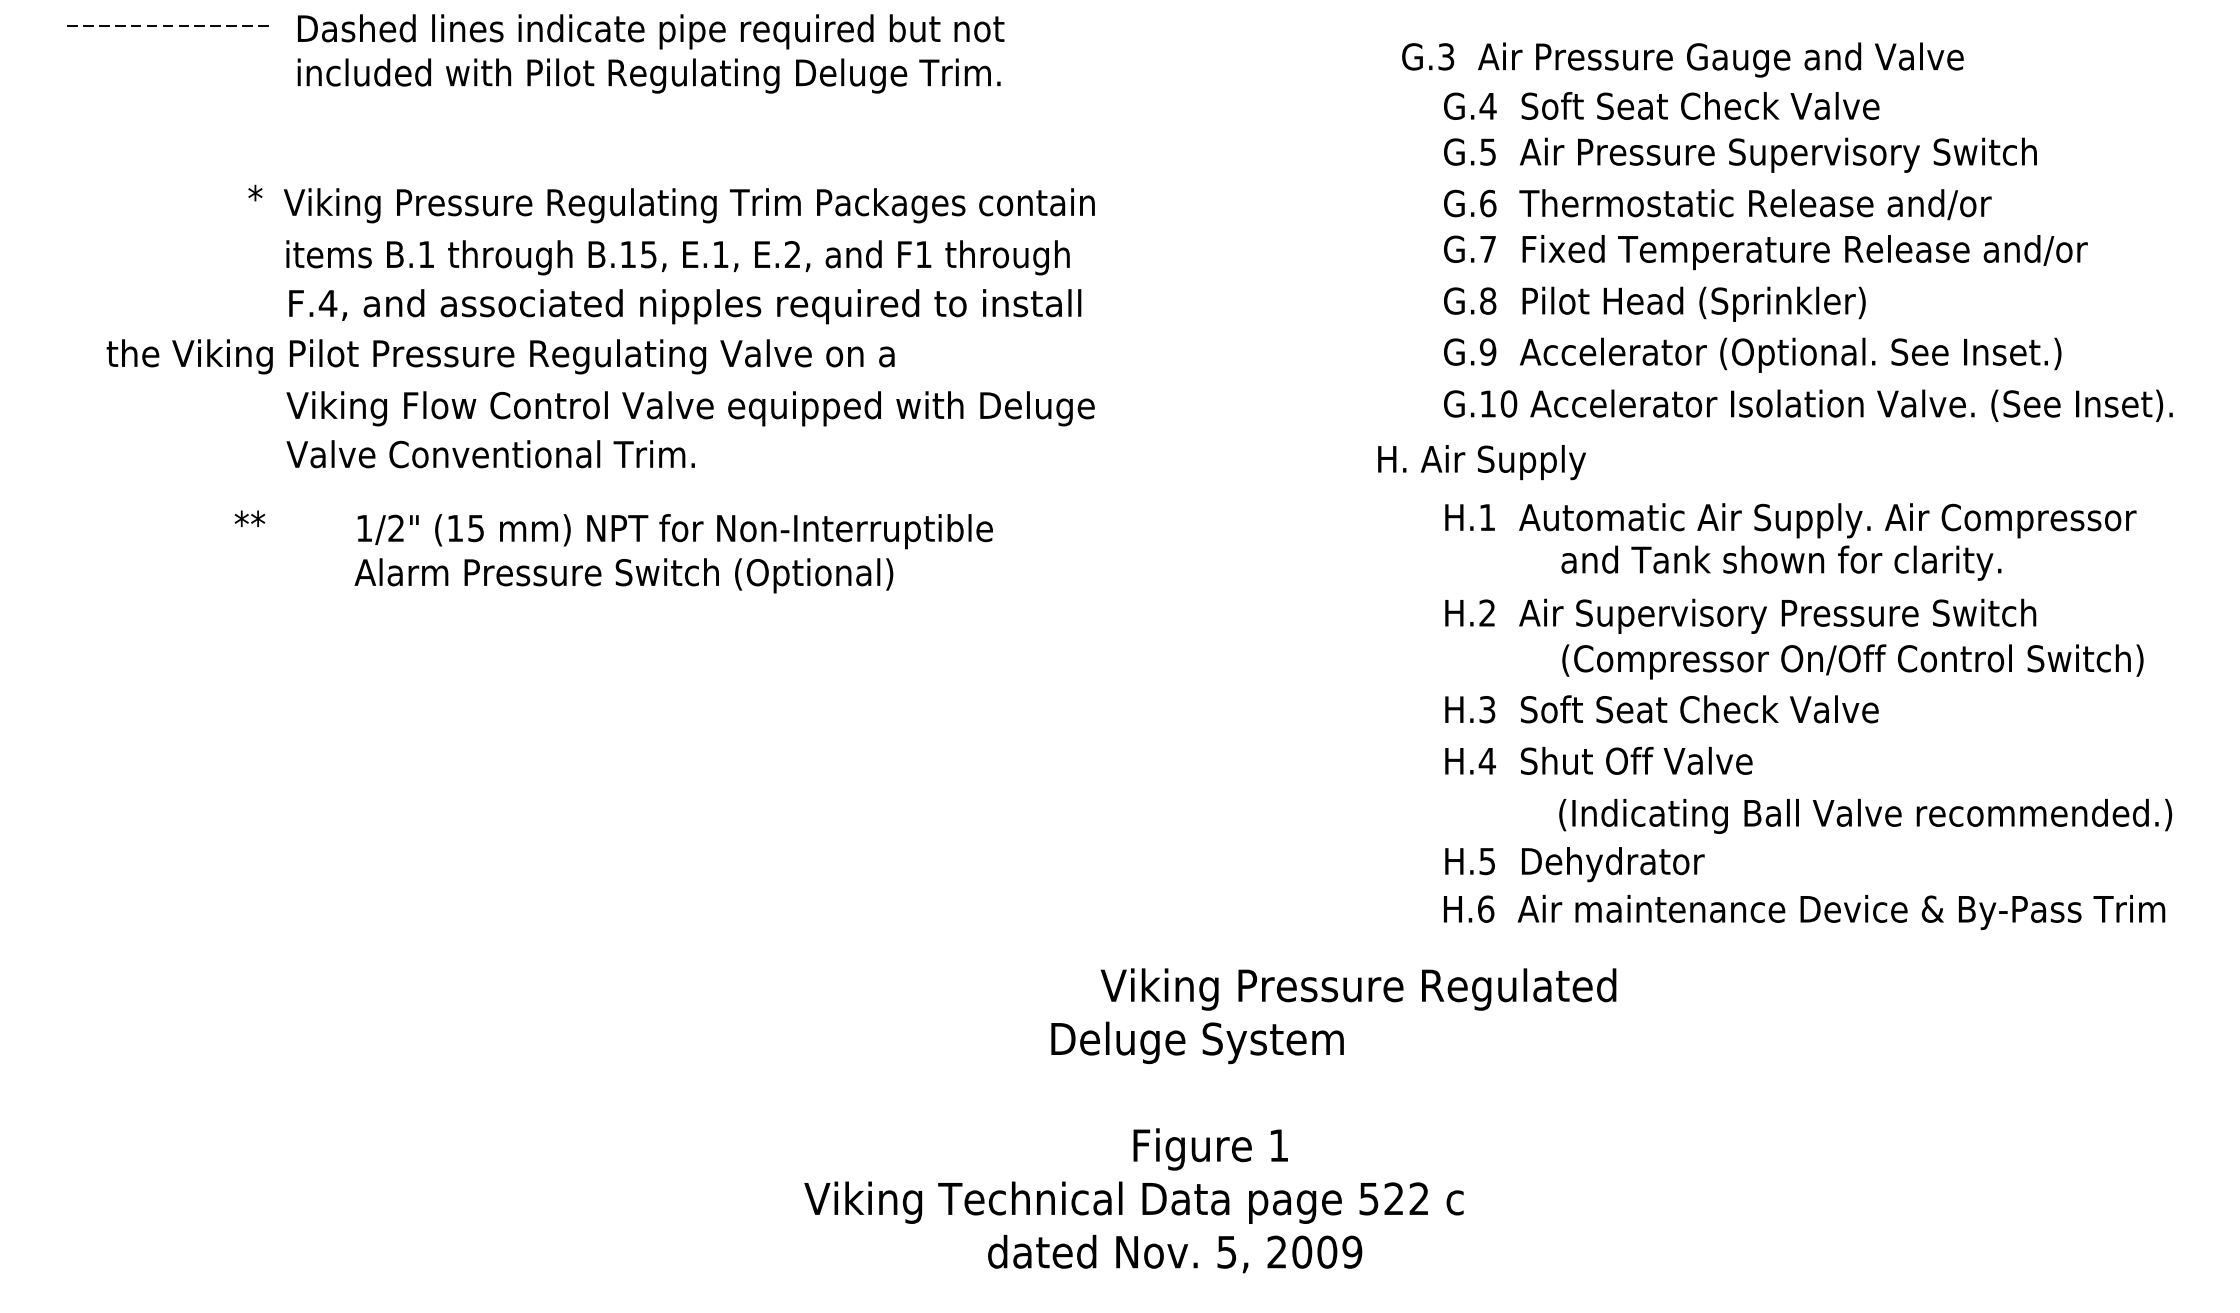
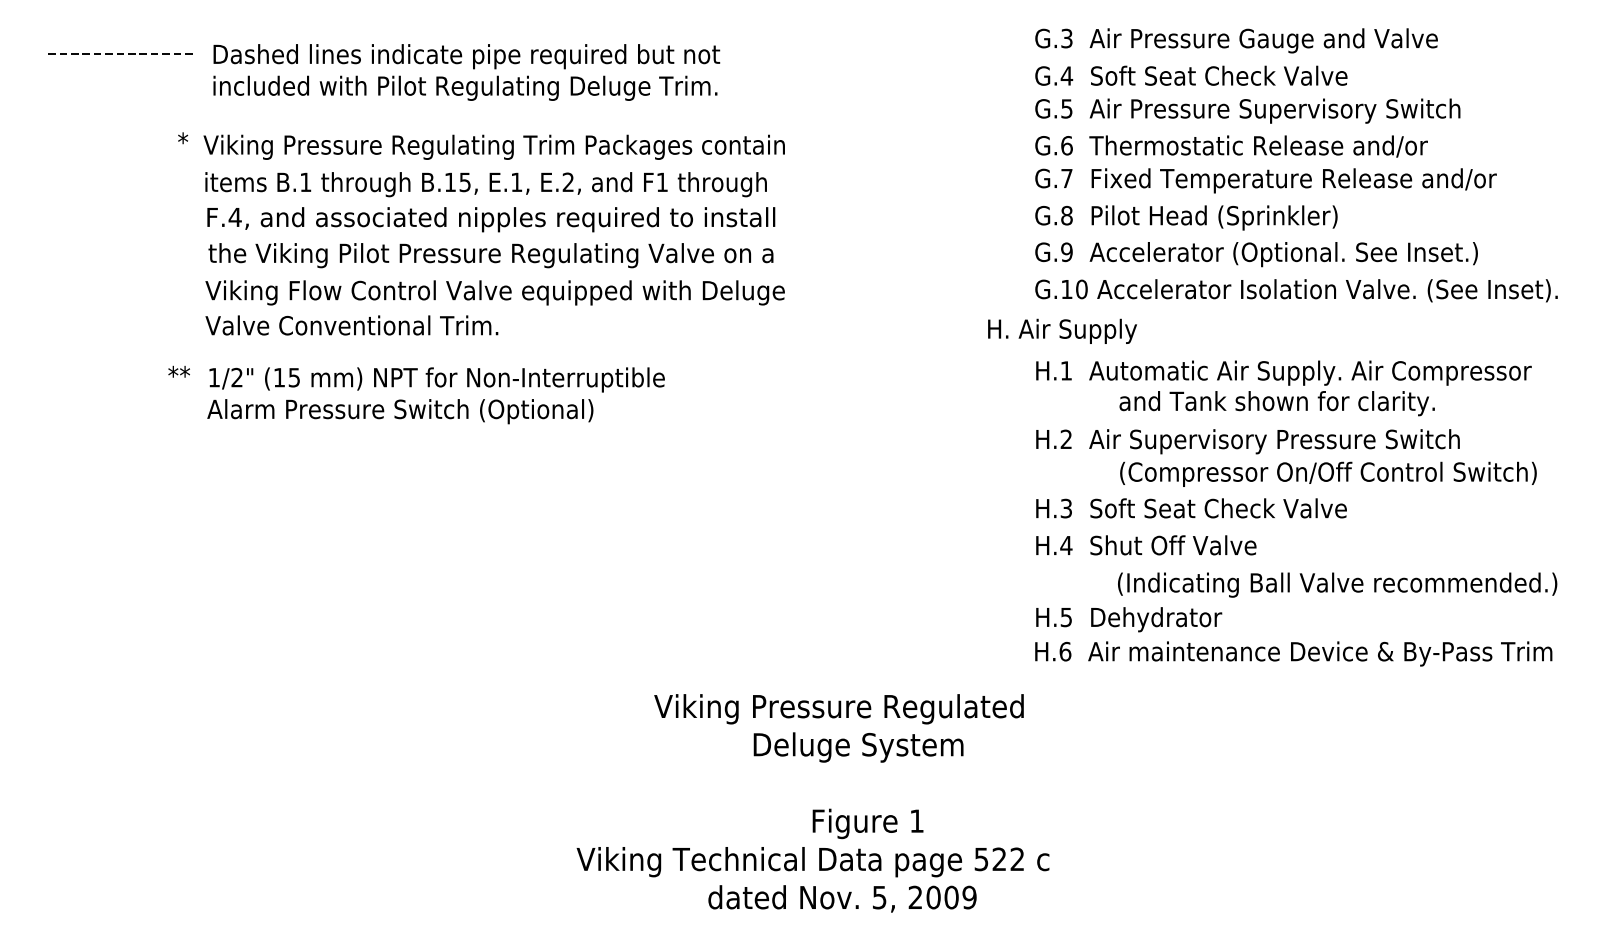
line: (168, 24) -> (120, 53), moved
text: (650, 53) -> (466, 72), moved
text: (1682, 59) -> (1236, 40), moved
text: (500, 356) -> (490, 255), moved
text: (672, 553) -> (435, 395), moved
text: (1357, 989) -> (838, 709), moved

